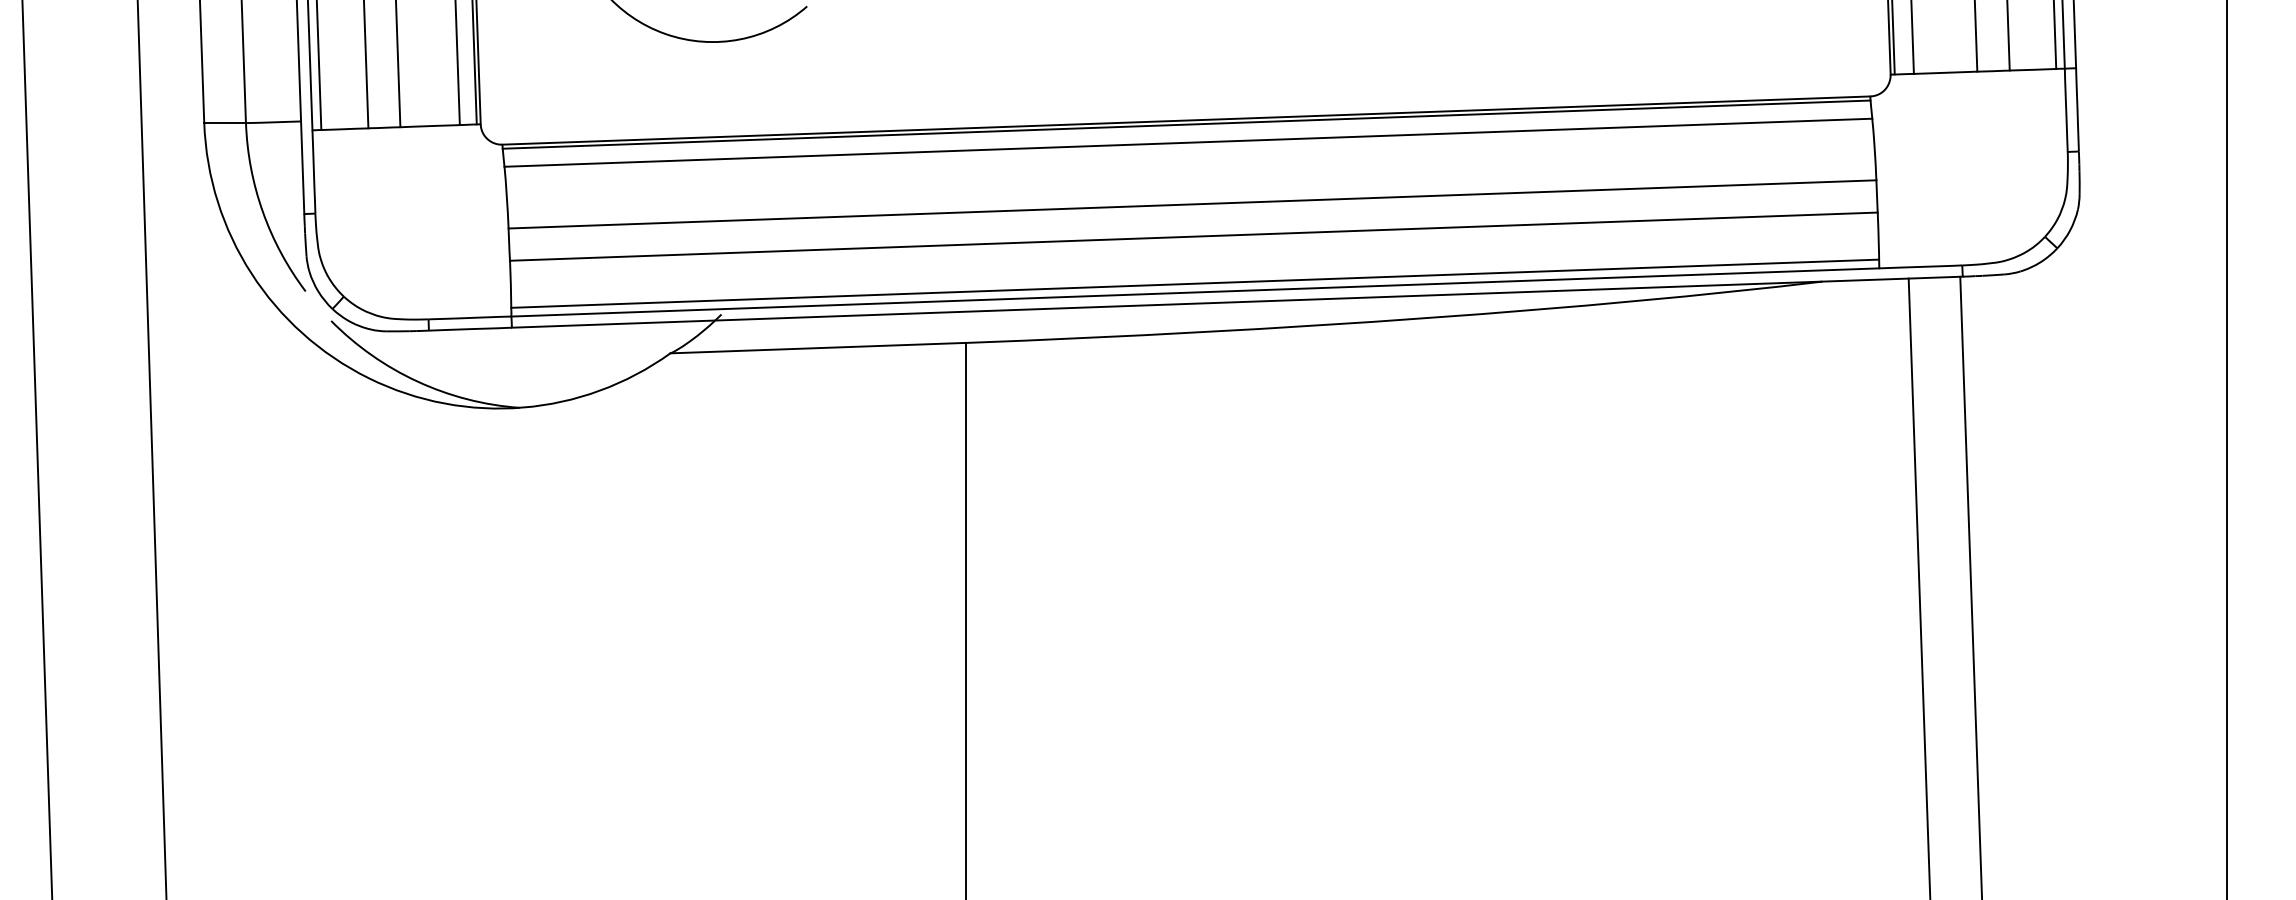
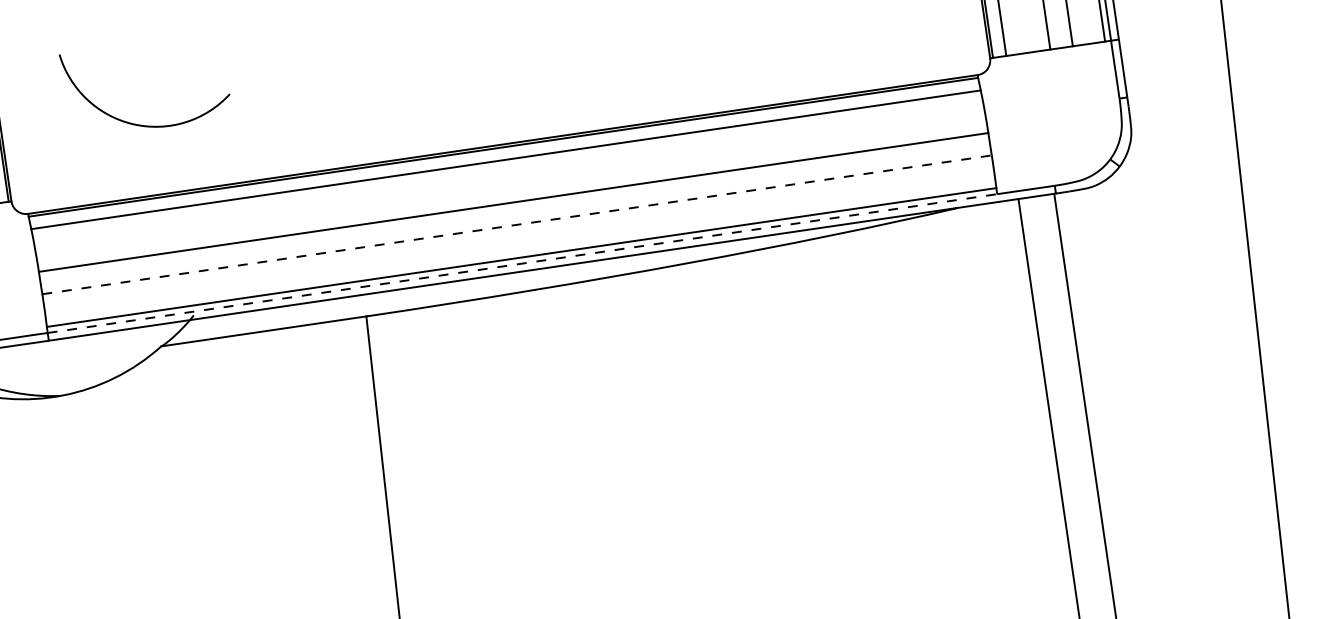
line: (1194, 236) -> (517, 224), solid -> dashed
line: (1195, 292) -> (522, 263), solid -> dashed

